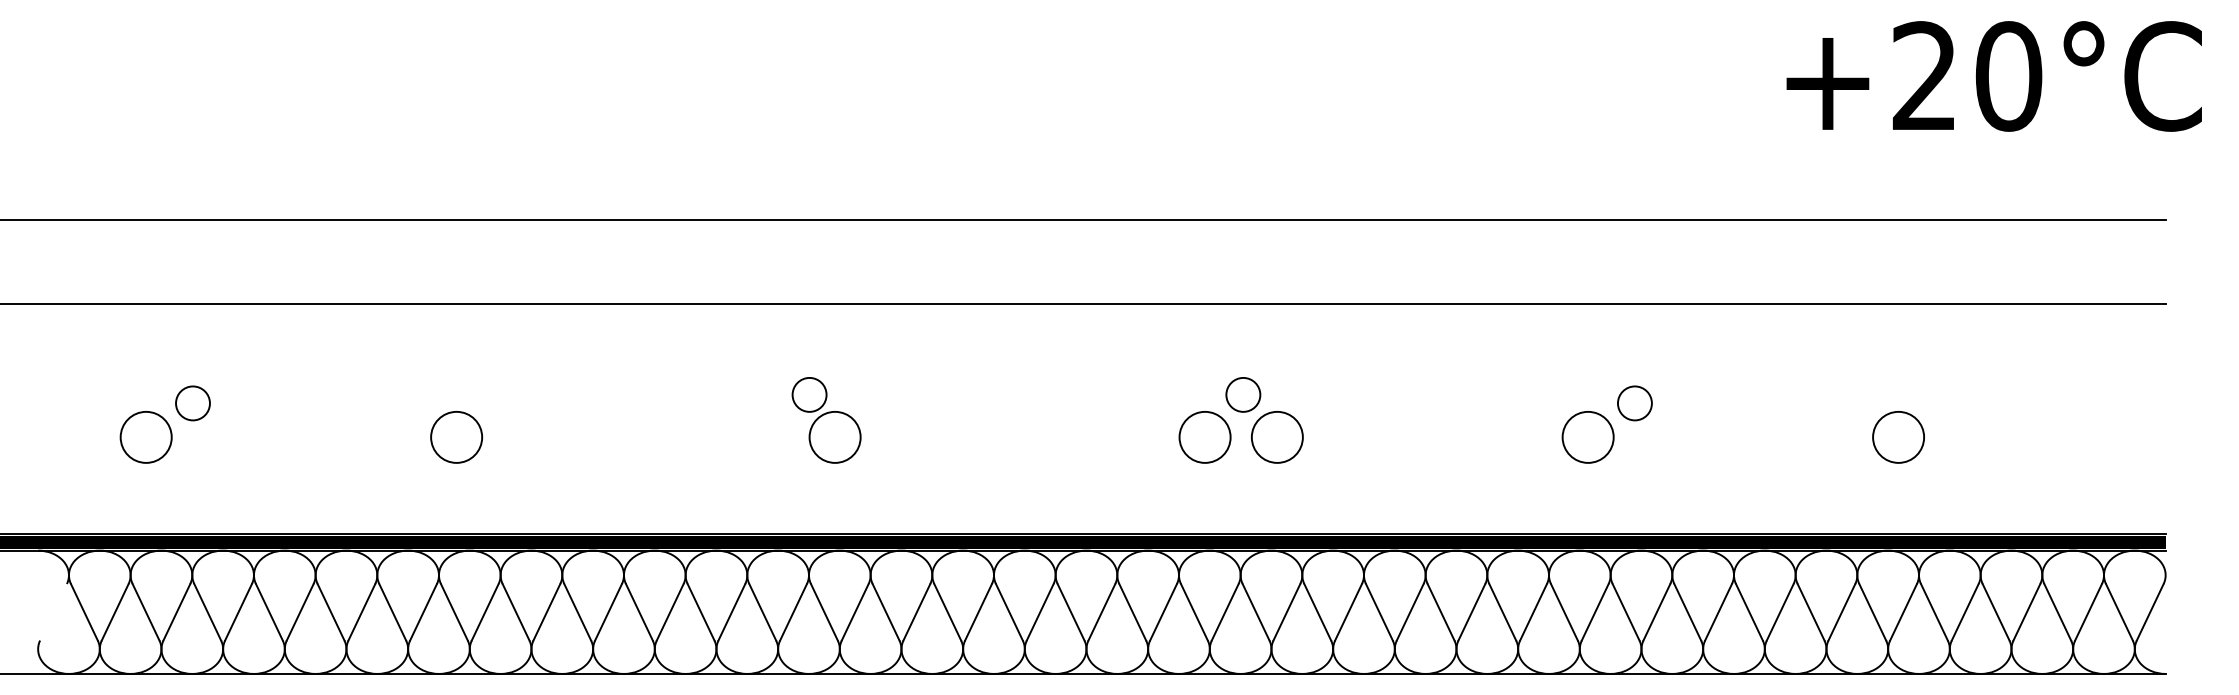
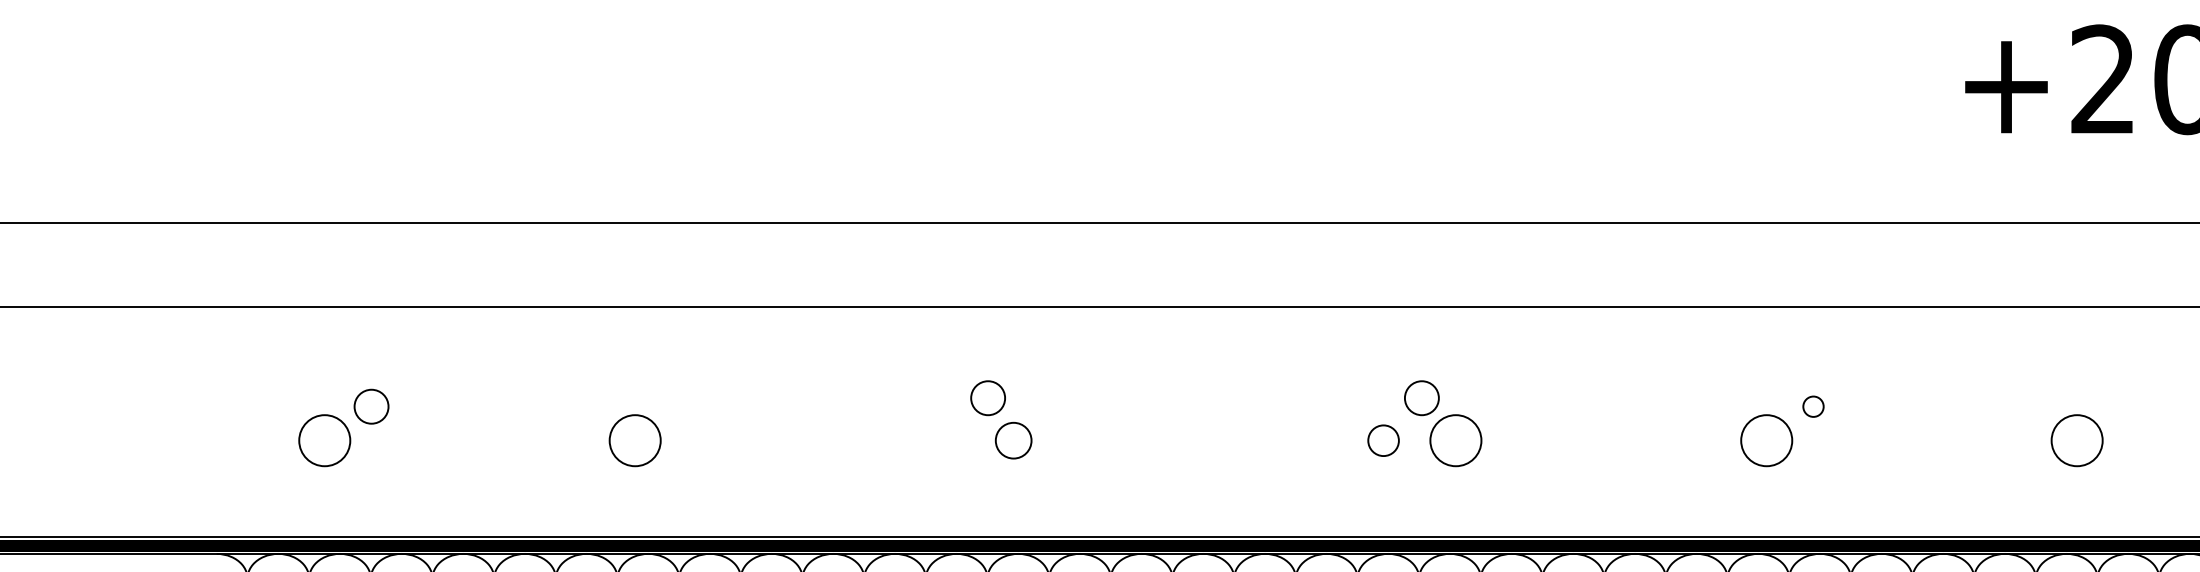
circle: (1634, 403) -> (1813, 406), size x0.6
circle: (834, 436) -> (1013, 439), size x0.7
circle: (1204, 437) -> (1383, 440), size x0.6

